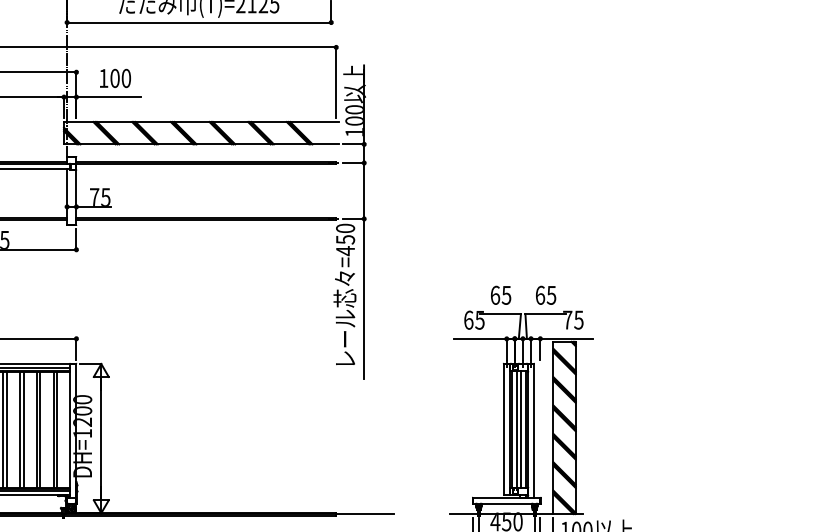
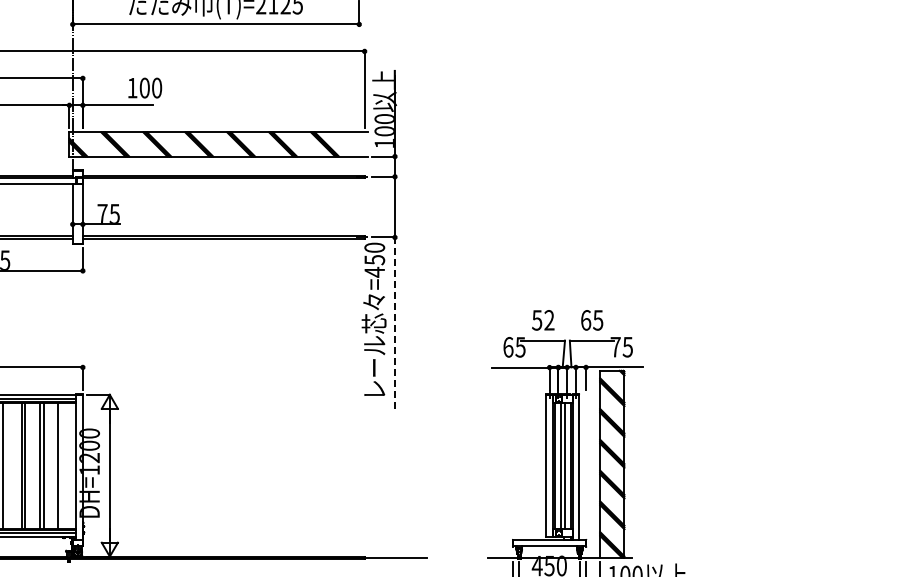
text: (115, 77) -> (145, 87), moved
text: (501, 295) -> (543, 320), 65 -> 52
line: (364, 299) -> (395, 324), solid -> dashed
line: (6, 429) -> (7, 465), removed
line: (56, 429) -> (61, 465), removed

